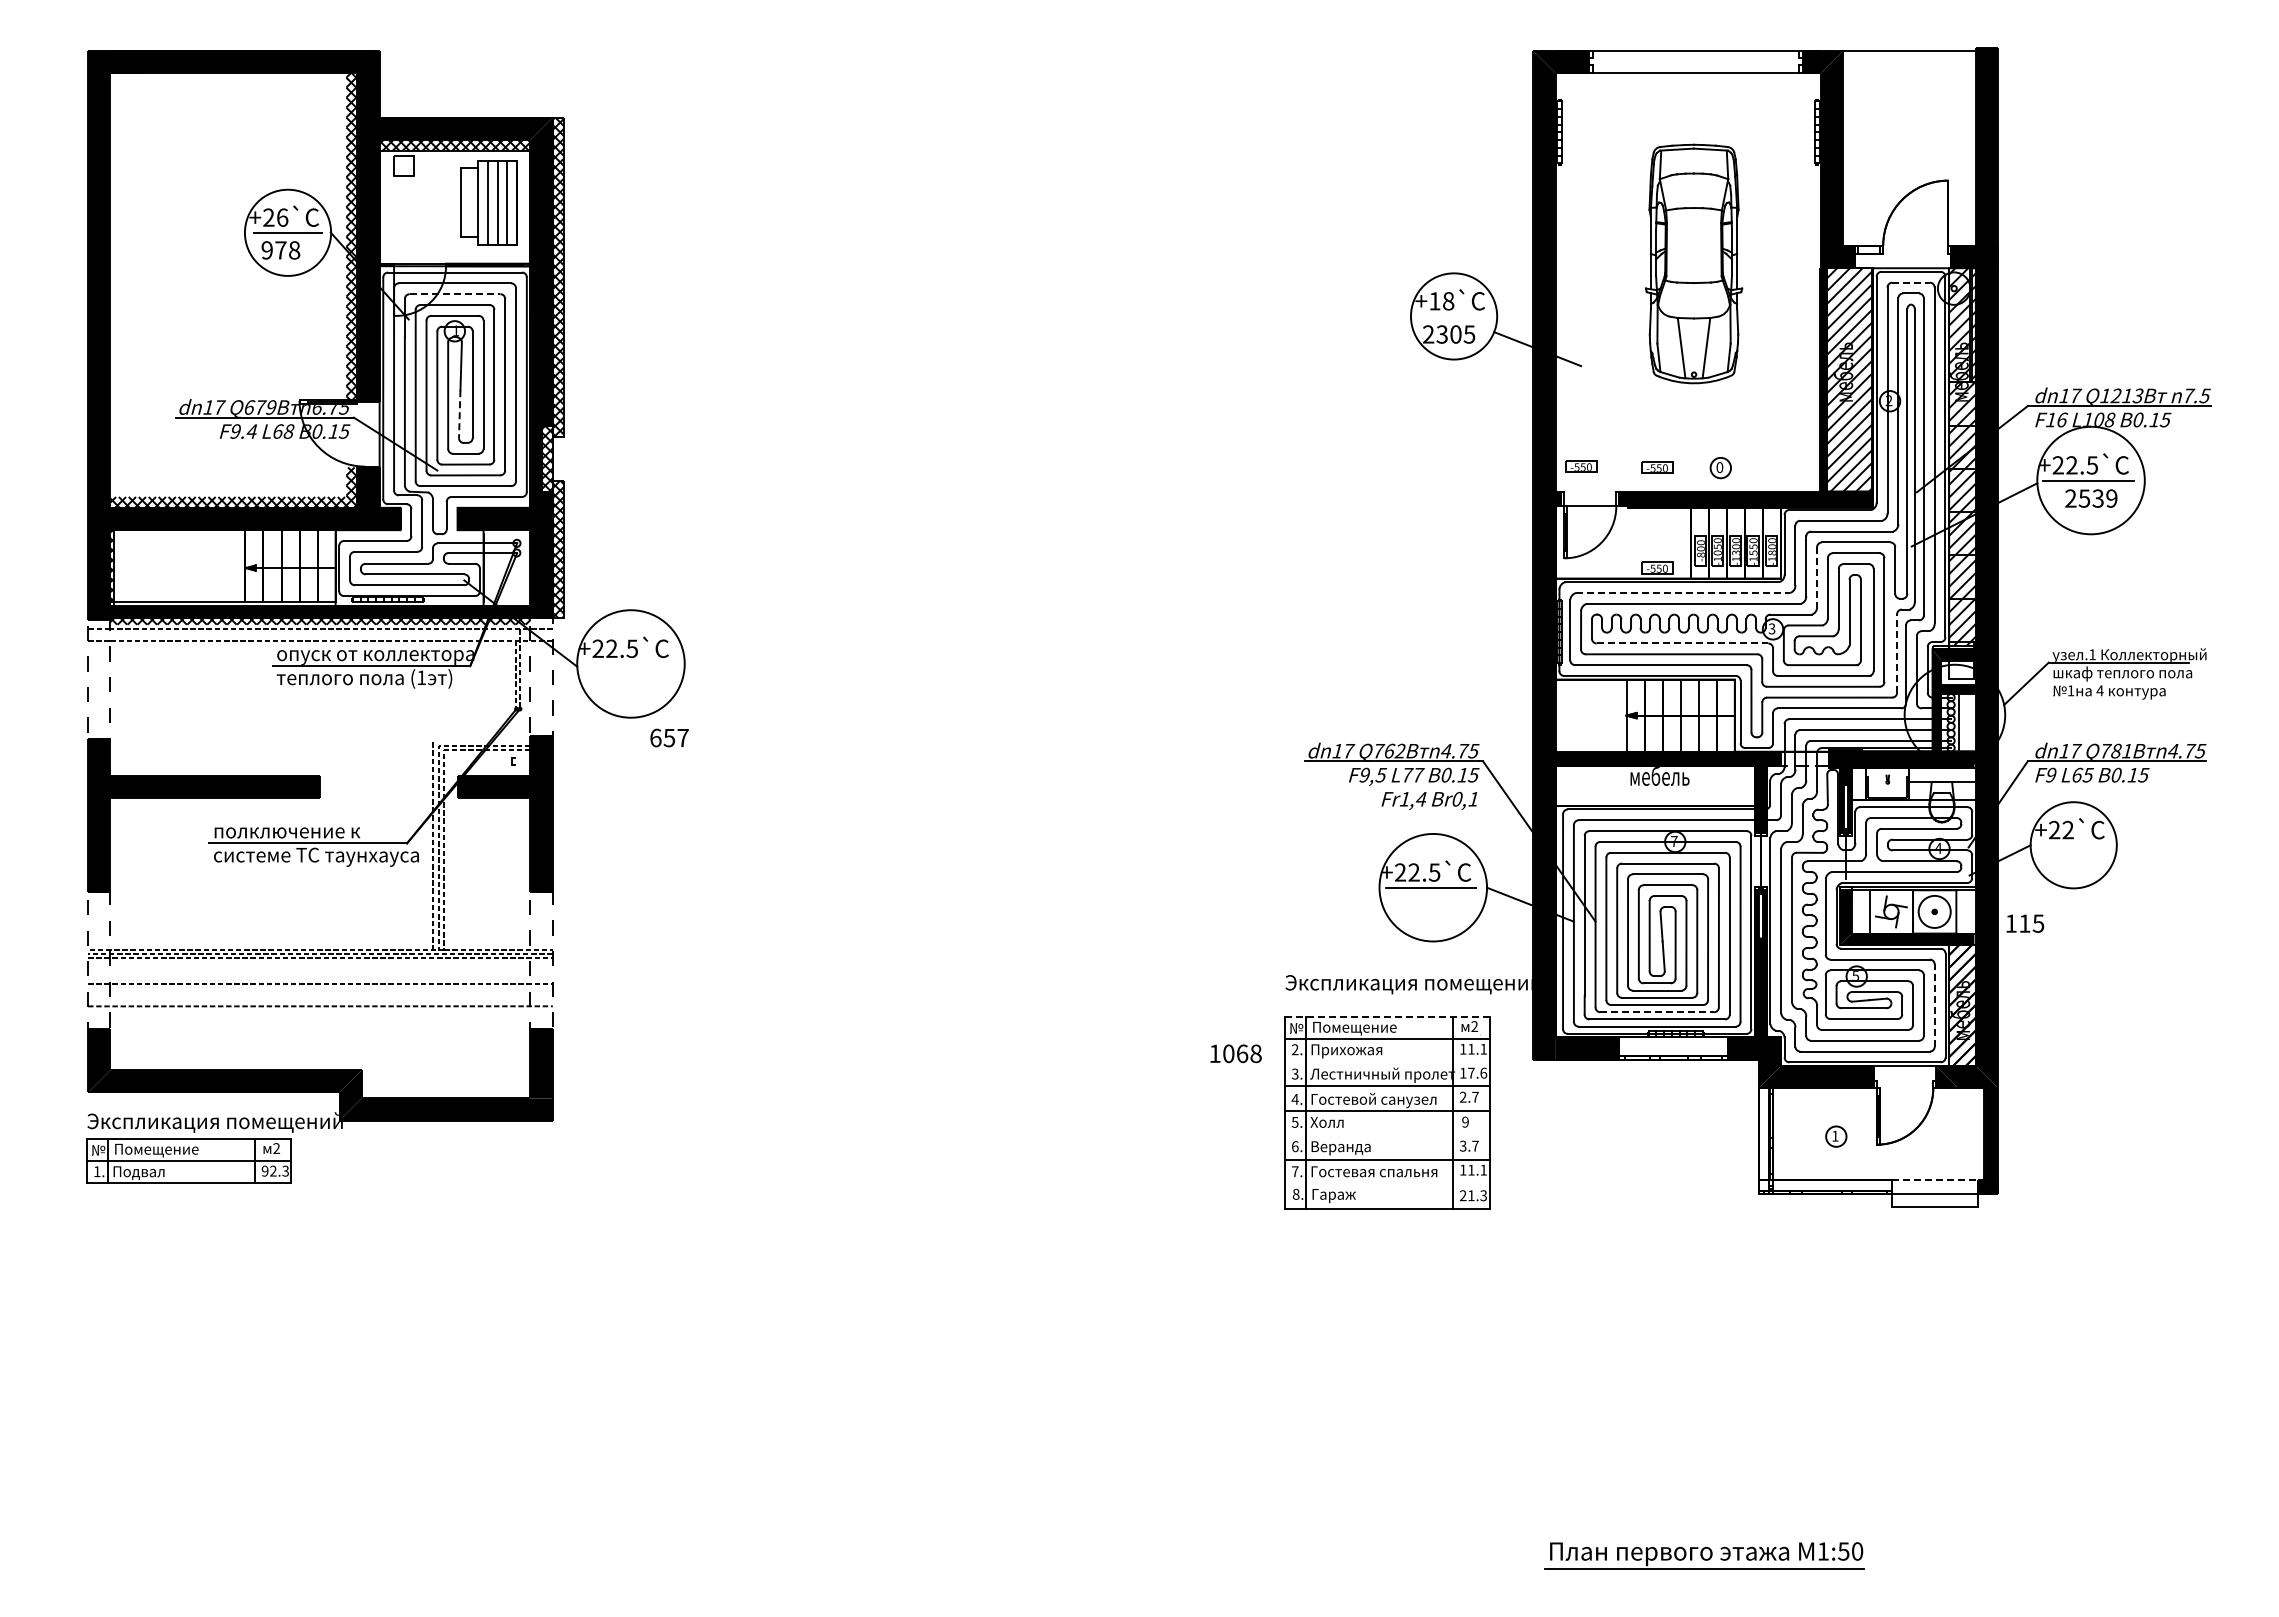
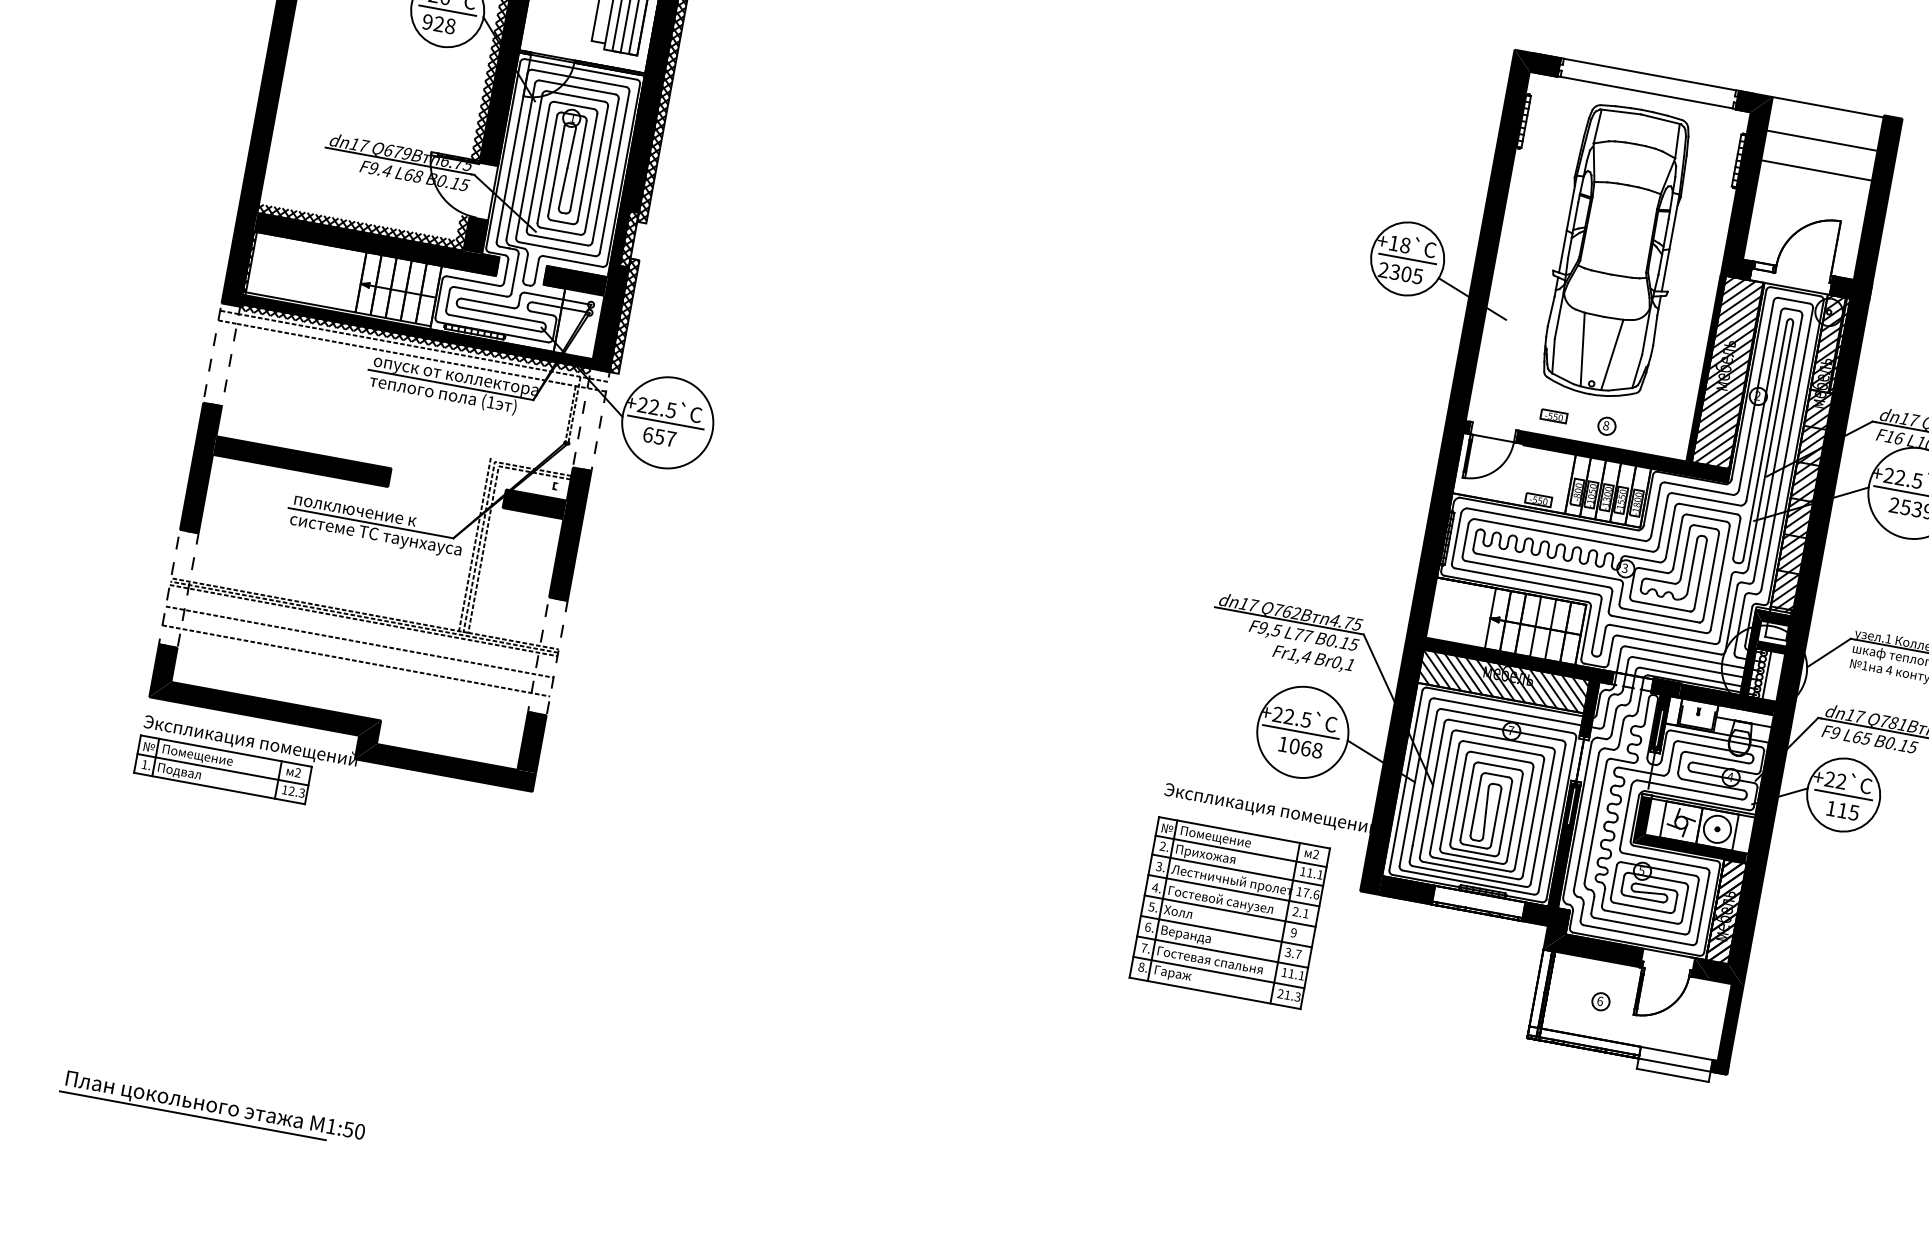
line: (1909, 91) -> (1822, 141), added
line: (1909, 126) -> (1816, 170), added
text: (280, 250) -> (438, 24), 978 -> 928
part: (1693, 263) -> (1615, 251), size x1.43
line: (1911, 282) -> (1794, 300), dashed -> solid
line: (455, 294) -> (577, 87), dashed -> solid
line: (1454, 316) -> (1408, 259), added
line: (459, 414) -> (562, 188), dashed -> solid
part: (1581, 466) -> (1490, 403), removed
text: (1719, 467) -> (1605, 425), 0 -> 8
line: (1817, 577) -> (1670, 532), dashed -> solid
line: (1683, 592) -> (1556, 524), dashed -> solid
line: (1682, 643) -> (1548, 566), dashed -> solid
line: (1897, 653) -> (1725, 608), dashed -> solid
line: (628, 663) -> (665, 422), added
text: (669, 737) -> (659, 436), moved
hatch: (1655, 785) -> (1503, 681), added
line: (2073, 845) -> (1843, 795), added
text: (2025, 923) -> (1843, 810), moved
line: (1934, 1005) -> (1702, 907), dashed -> solid
line: (1657, 1012) -> (1470, 870), dashed -> solid
line: (1387, 1016) -> (1244, 832), dashed -> solid
text: (1235, 1053) -> (1300, 747), moved
line: (1386, 1061) -> (1237, 870), added
text: (1475, 1096) -> (1306, 913), 2.7 -> 2.1
line: (1386, 1135) -> (1225, 931), added
text: (1835, 1135) -> (1600, 1000), 1 -> 6
text: (264, 1170) -> (284, 789), 92.3 -> 12.3
line: (1935, 1180) -> (1677, 1053), dashed -> solid
line: (1386, 1184) -> (1218, 972), added
part: (248, 1555) -> (212, 1108), added

